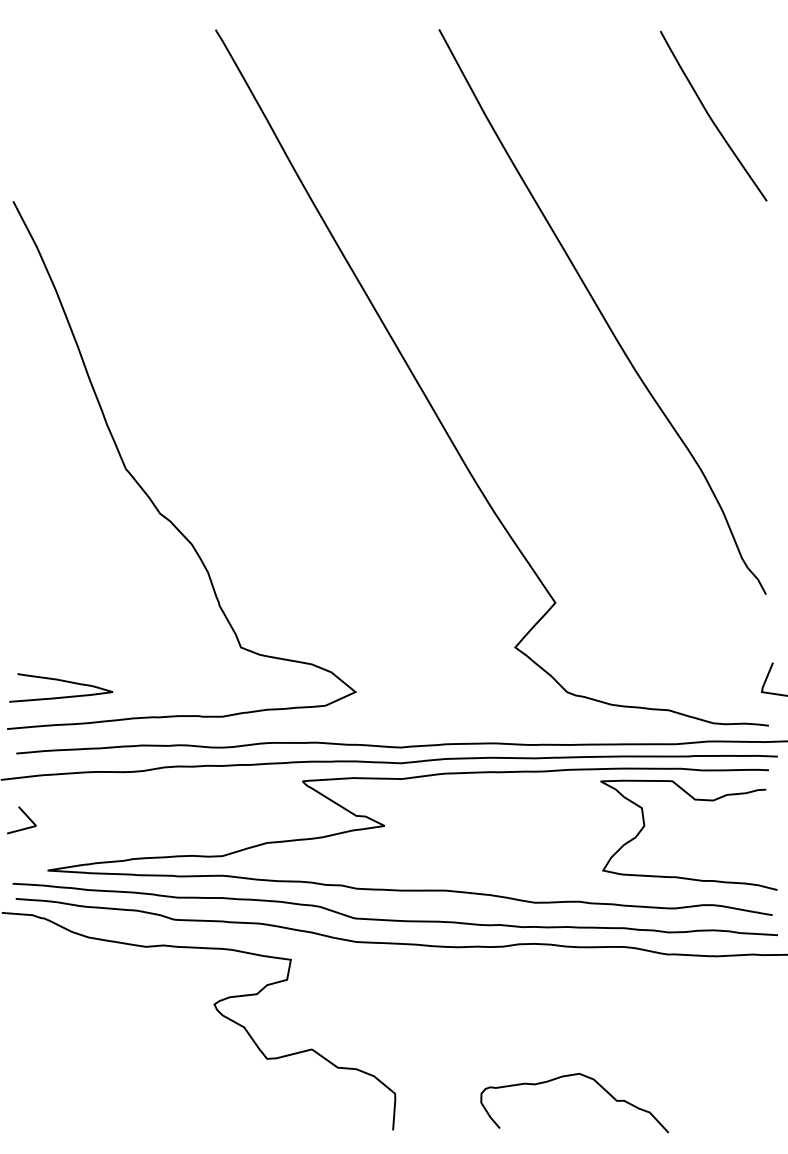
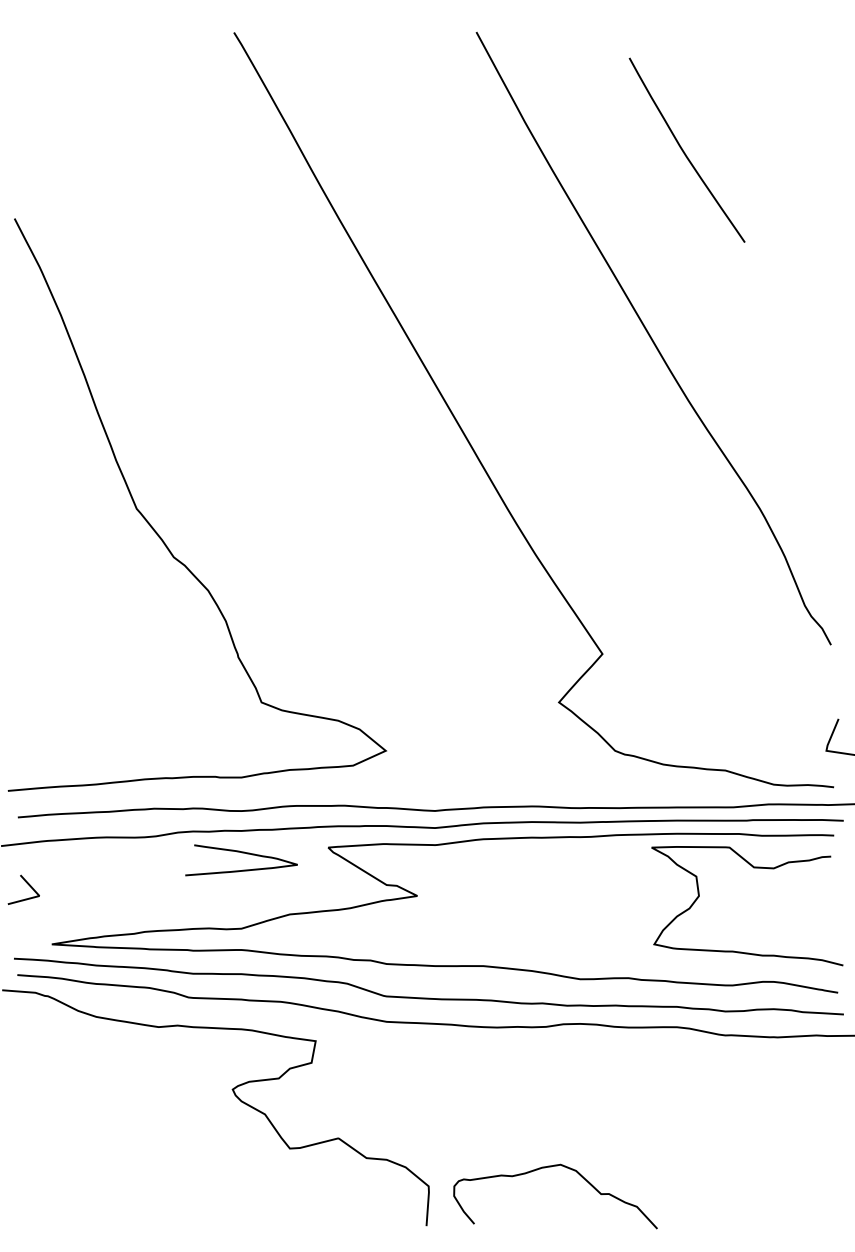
curve: (711, 117) -> (684, 151), moved
curve: (62, 681) -> (242, 853), moved
curve: (571, 1076) -> (551, 1167), moved

